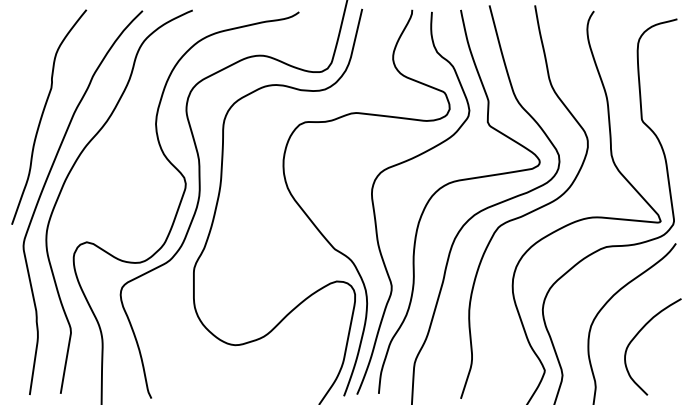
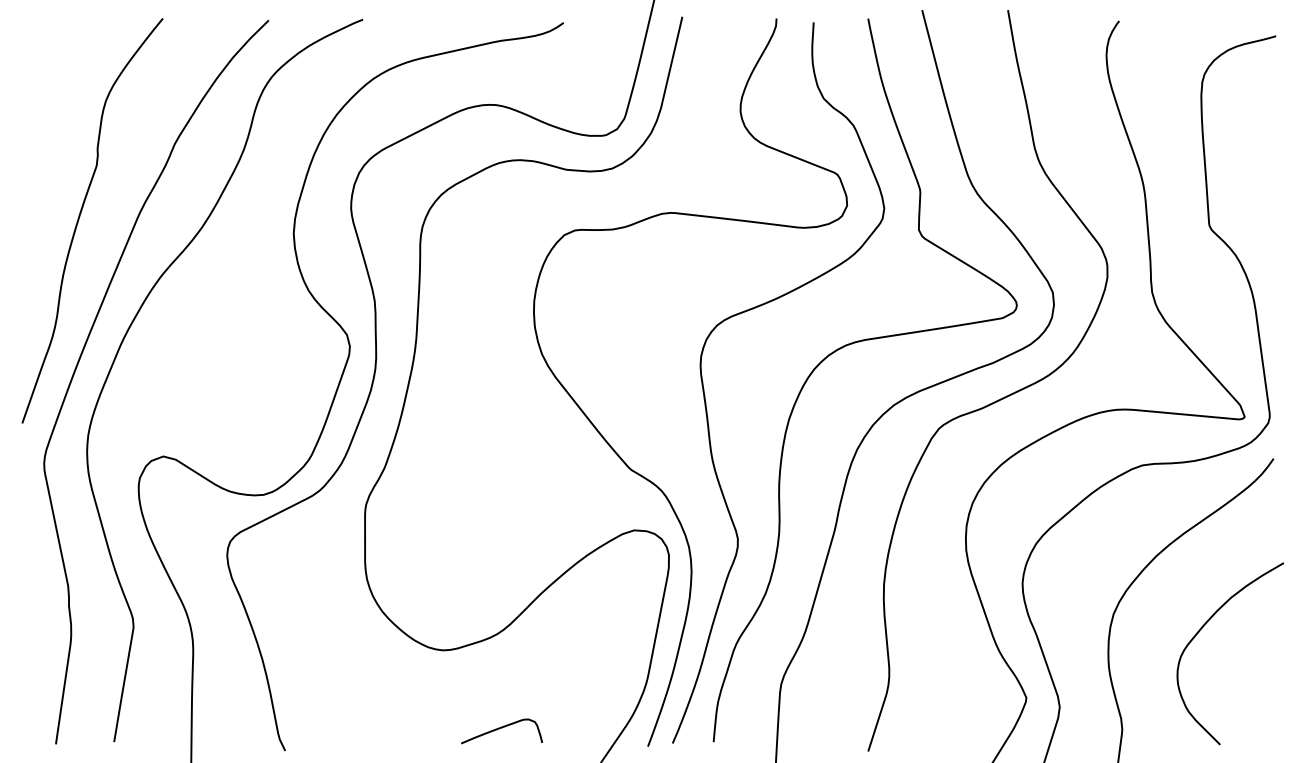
curve: (266, 387) -> (501, 730), added

